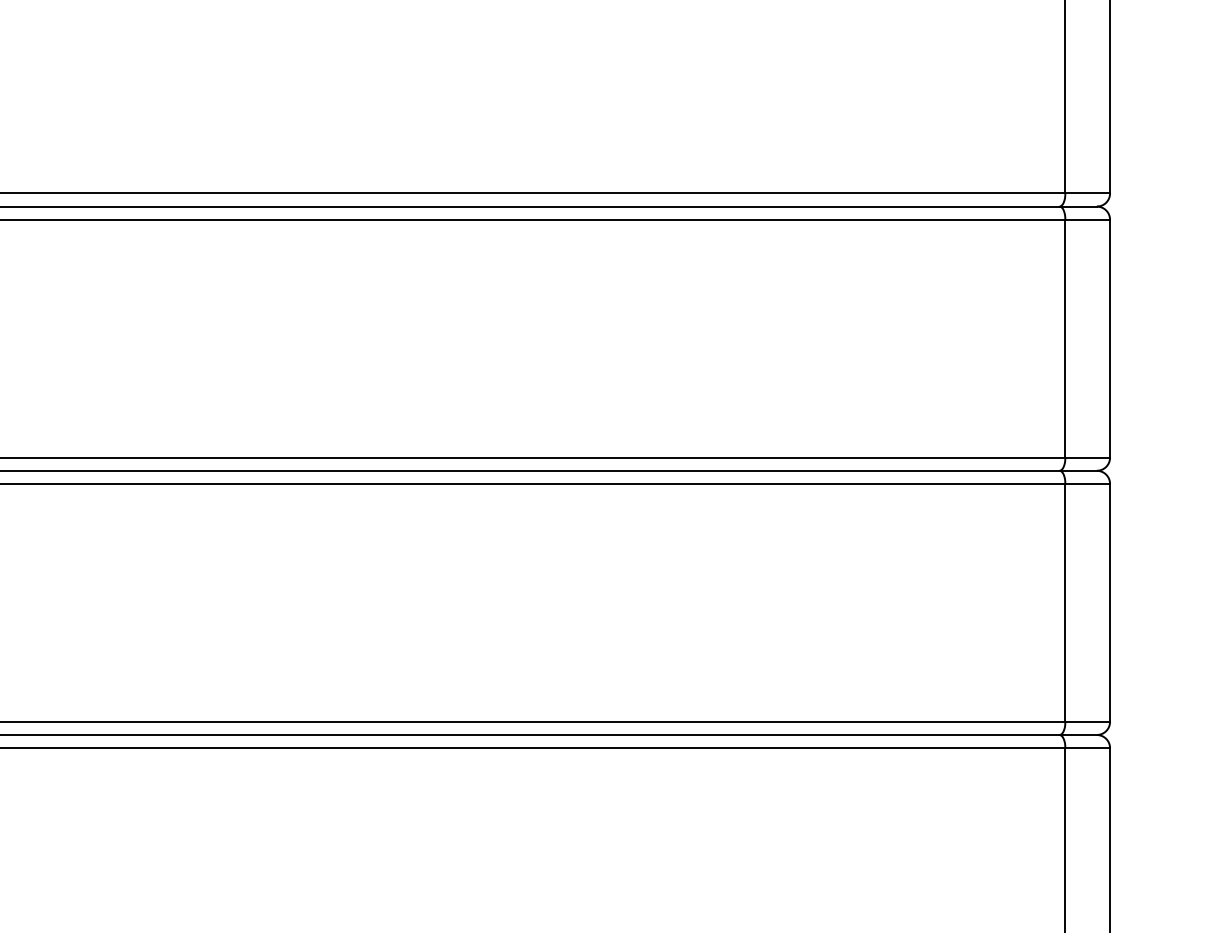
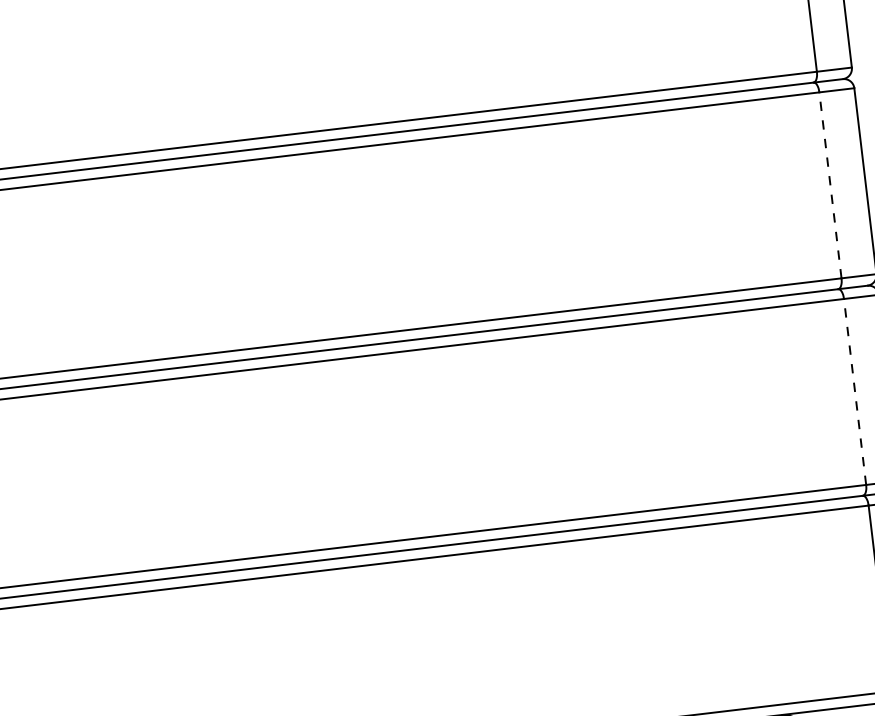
line: (1065, 338) -> (830, 185), solid -> dashed
line: (1065, 602) -> (855, 391), solid -> dashed

